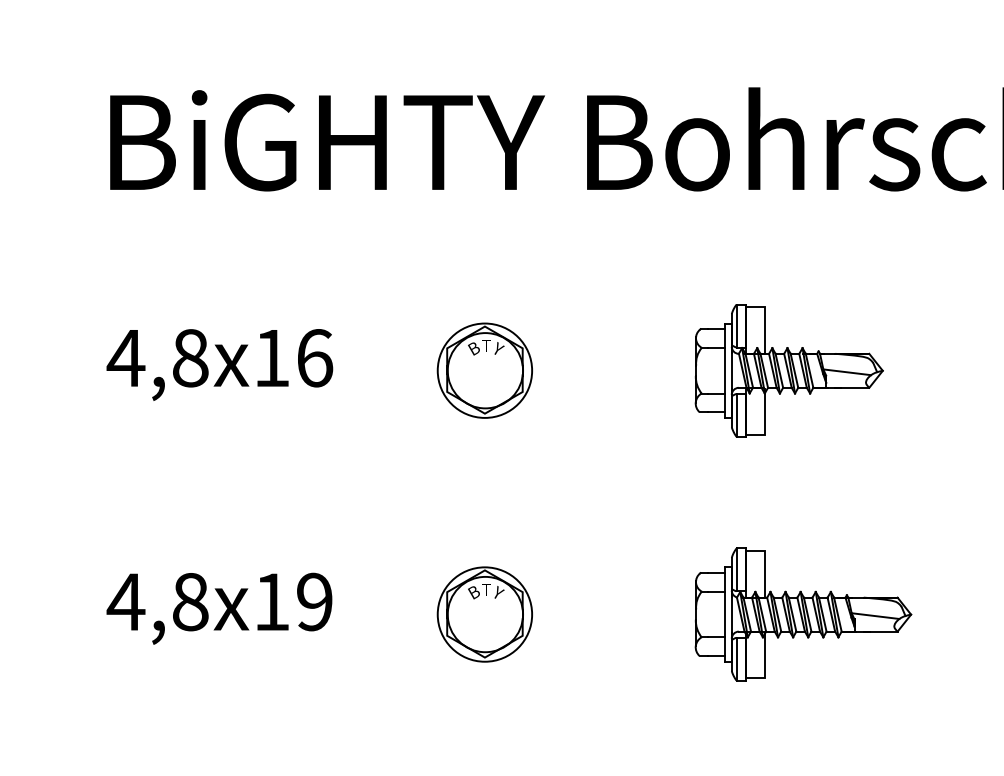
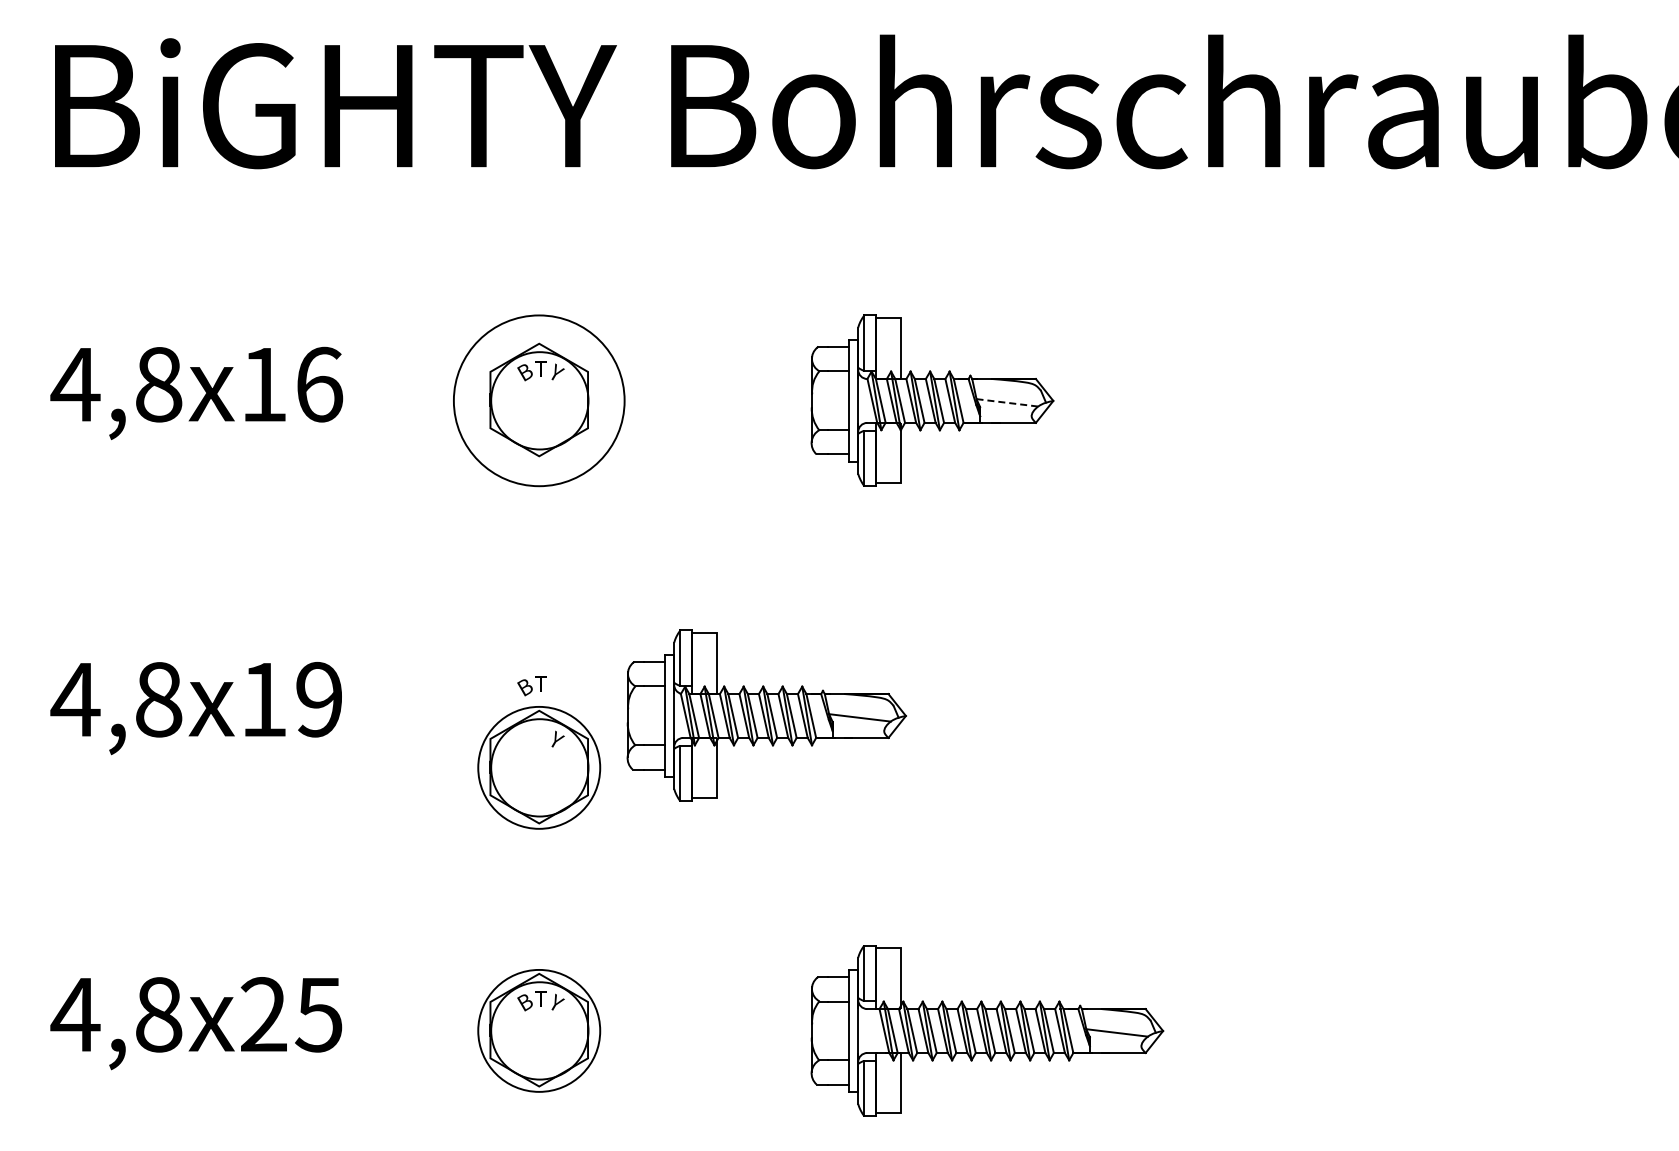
circle: (485, 370) -> (539, 400), size x1.4
line: (847, 372) -> (1007, 402), solid -> dashed
part: (485, 614) -> (539, 767), moved
part: (803, 614) -> (766, 715), moved

